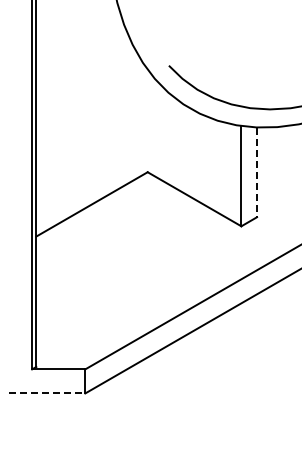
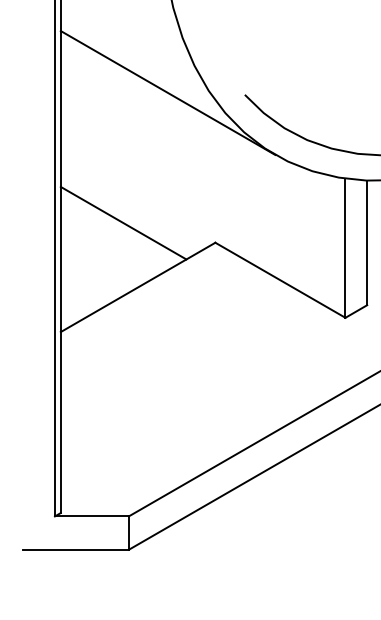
line: (113, 64) -> (167, 93), added
line: (81, 158) -> (123, 223), added
line: (257, 172) -> (367, 243), dashed -> solid
line: (47, 393) -> (76, 549), dashed -> solid

